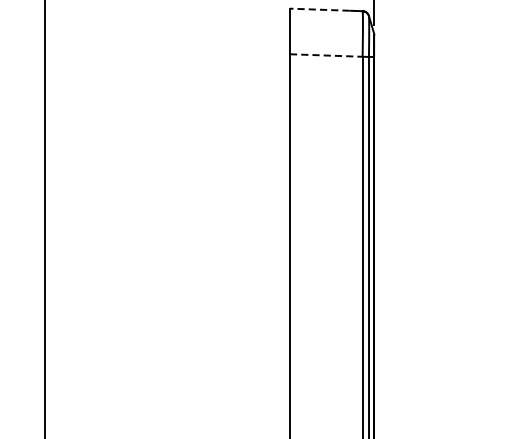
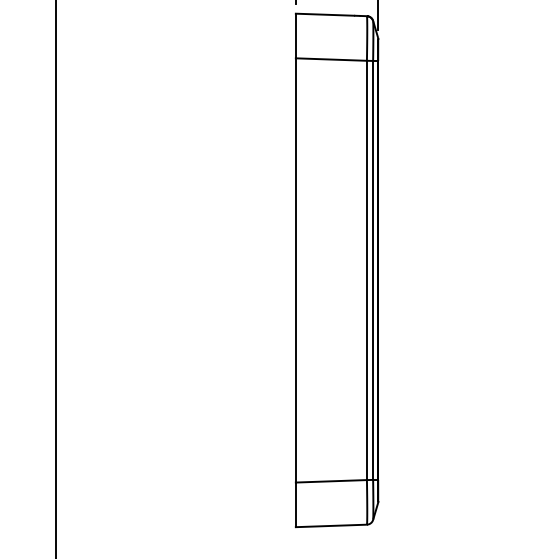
line: (319, 9) -> (324, 14), dashed -> solid
line: (326, 55) -> (331, 59), dashed -> solid

